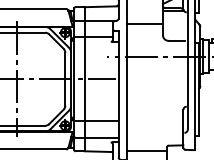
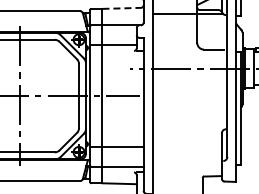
line: (101, 6) -> (122, 8), solid -> dashed
line: (143, 24) -> (173, 14), moved
line: (146, 150) -> (177, 182), removed

